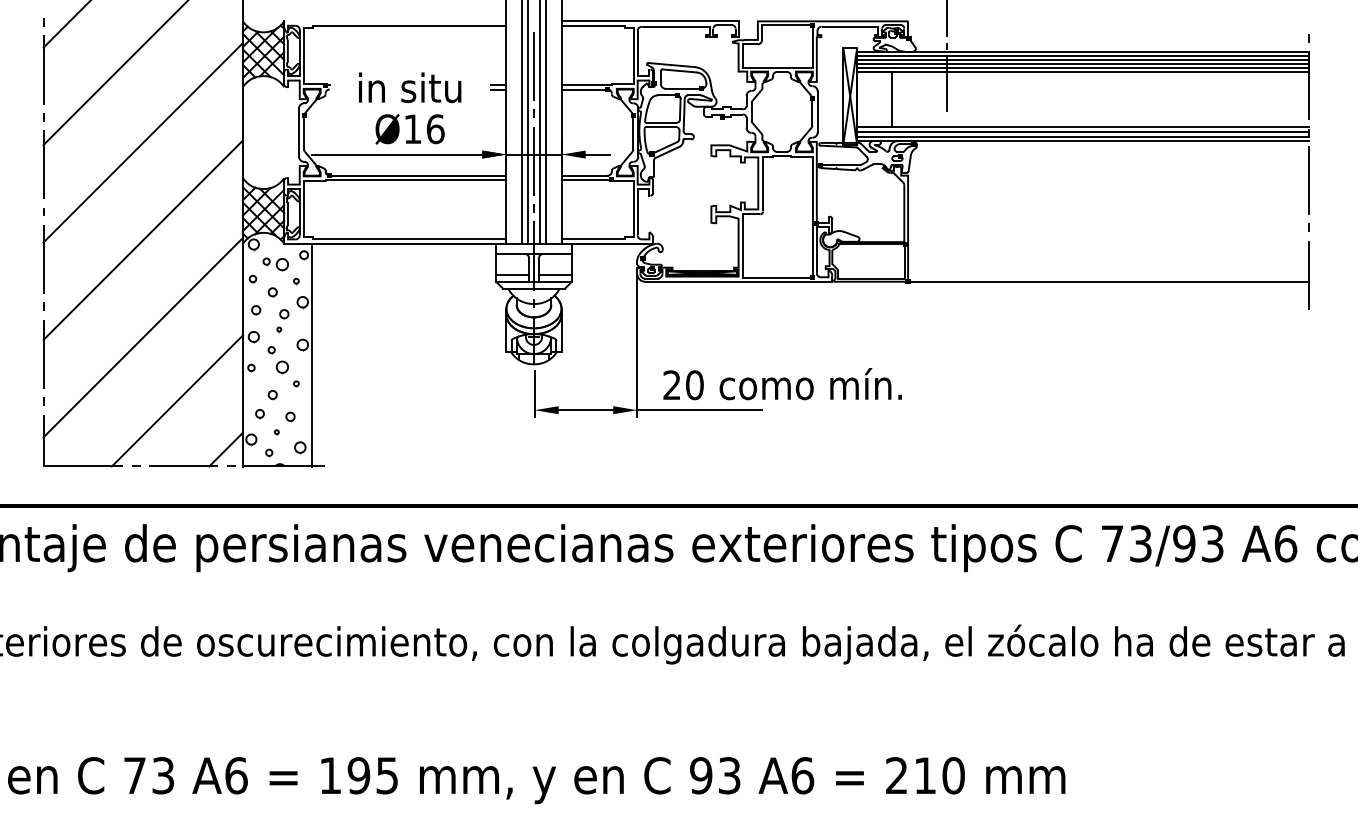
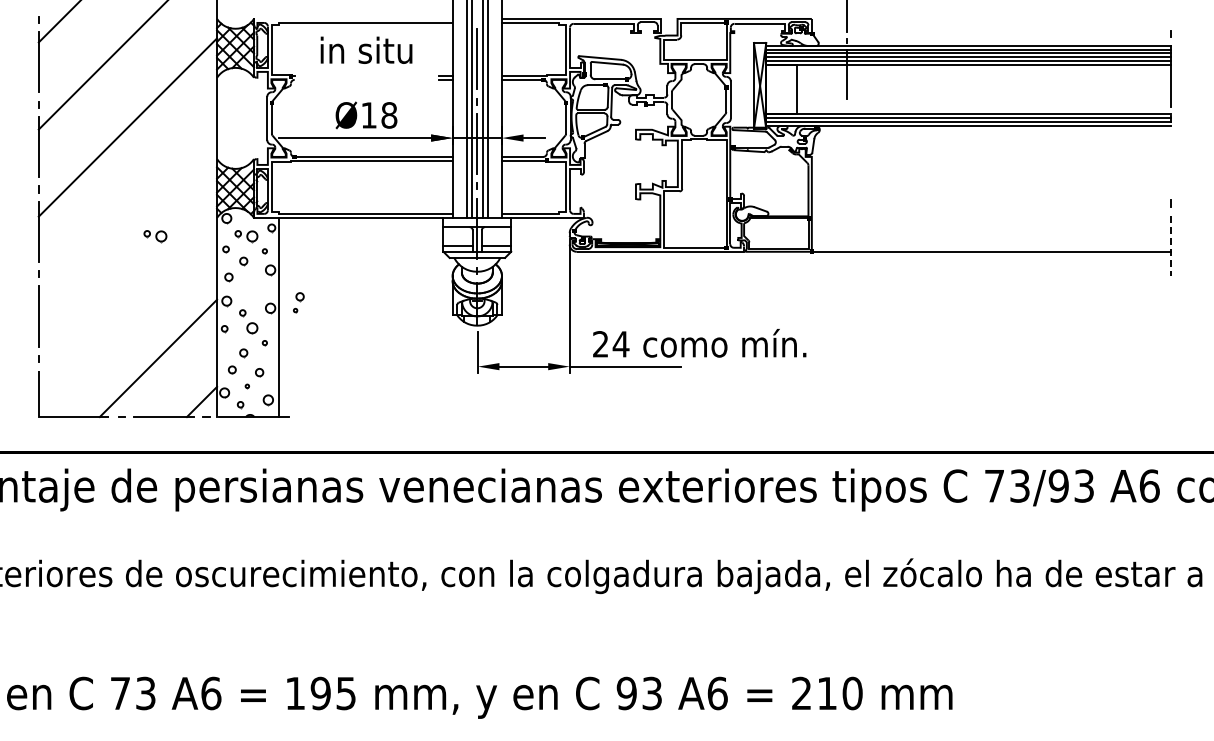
text: (410, 86) -> (366, 49), moved
text: (435, 129) -> (389, 115), Ø16 -> Ø18
line: (1309, 180) -> (1170, 161), removed
line: (142, 240) -> (127, 214), removed
part: (174, 264) -> (155, 236), added
line: (1309, 274) -> (1170, 245), solid -> dashed
part: (282, 320) -> (298, 302), moved
line: (142, 337) -> (127, 301), removed
text: (694, 385) -> (620, 344), 20 -> 24

